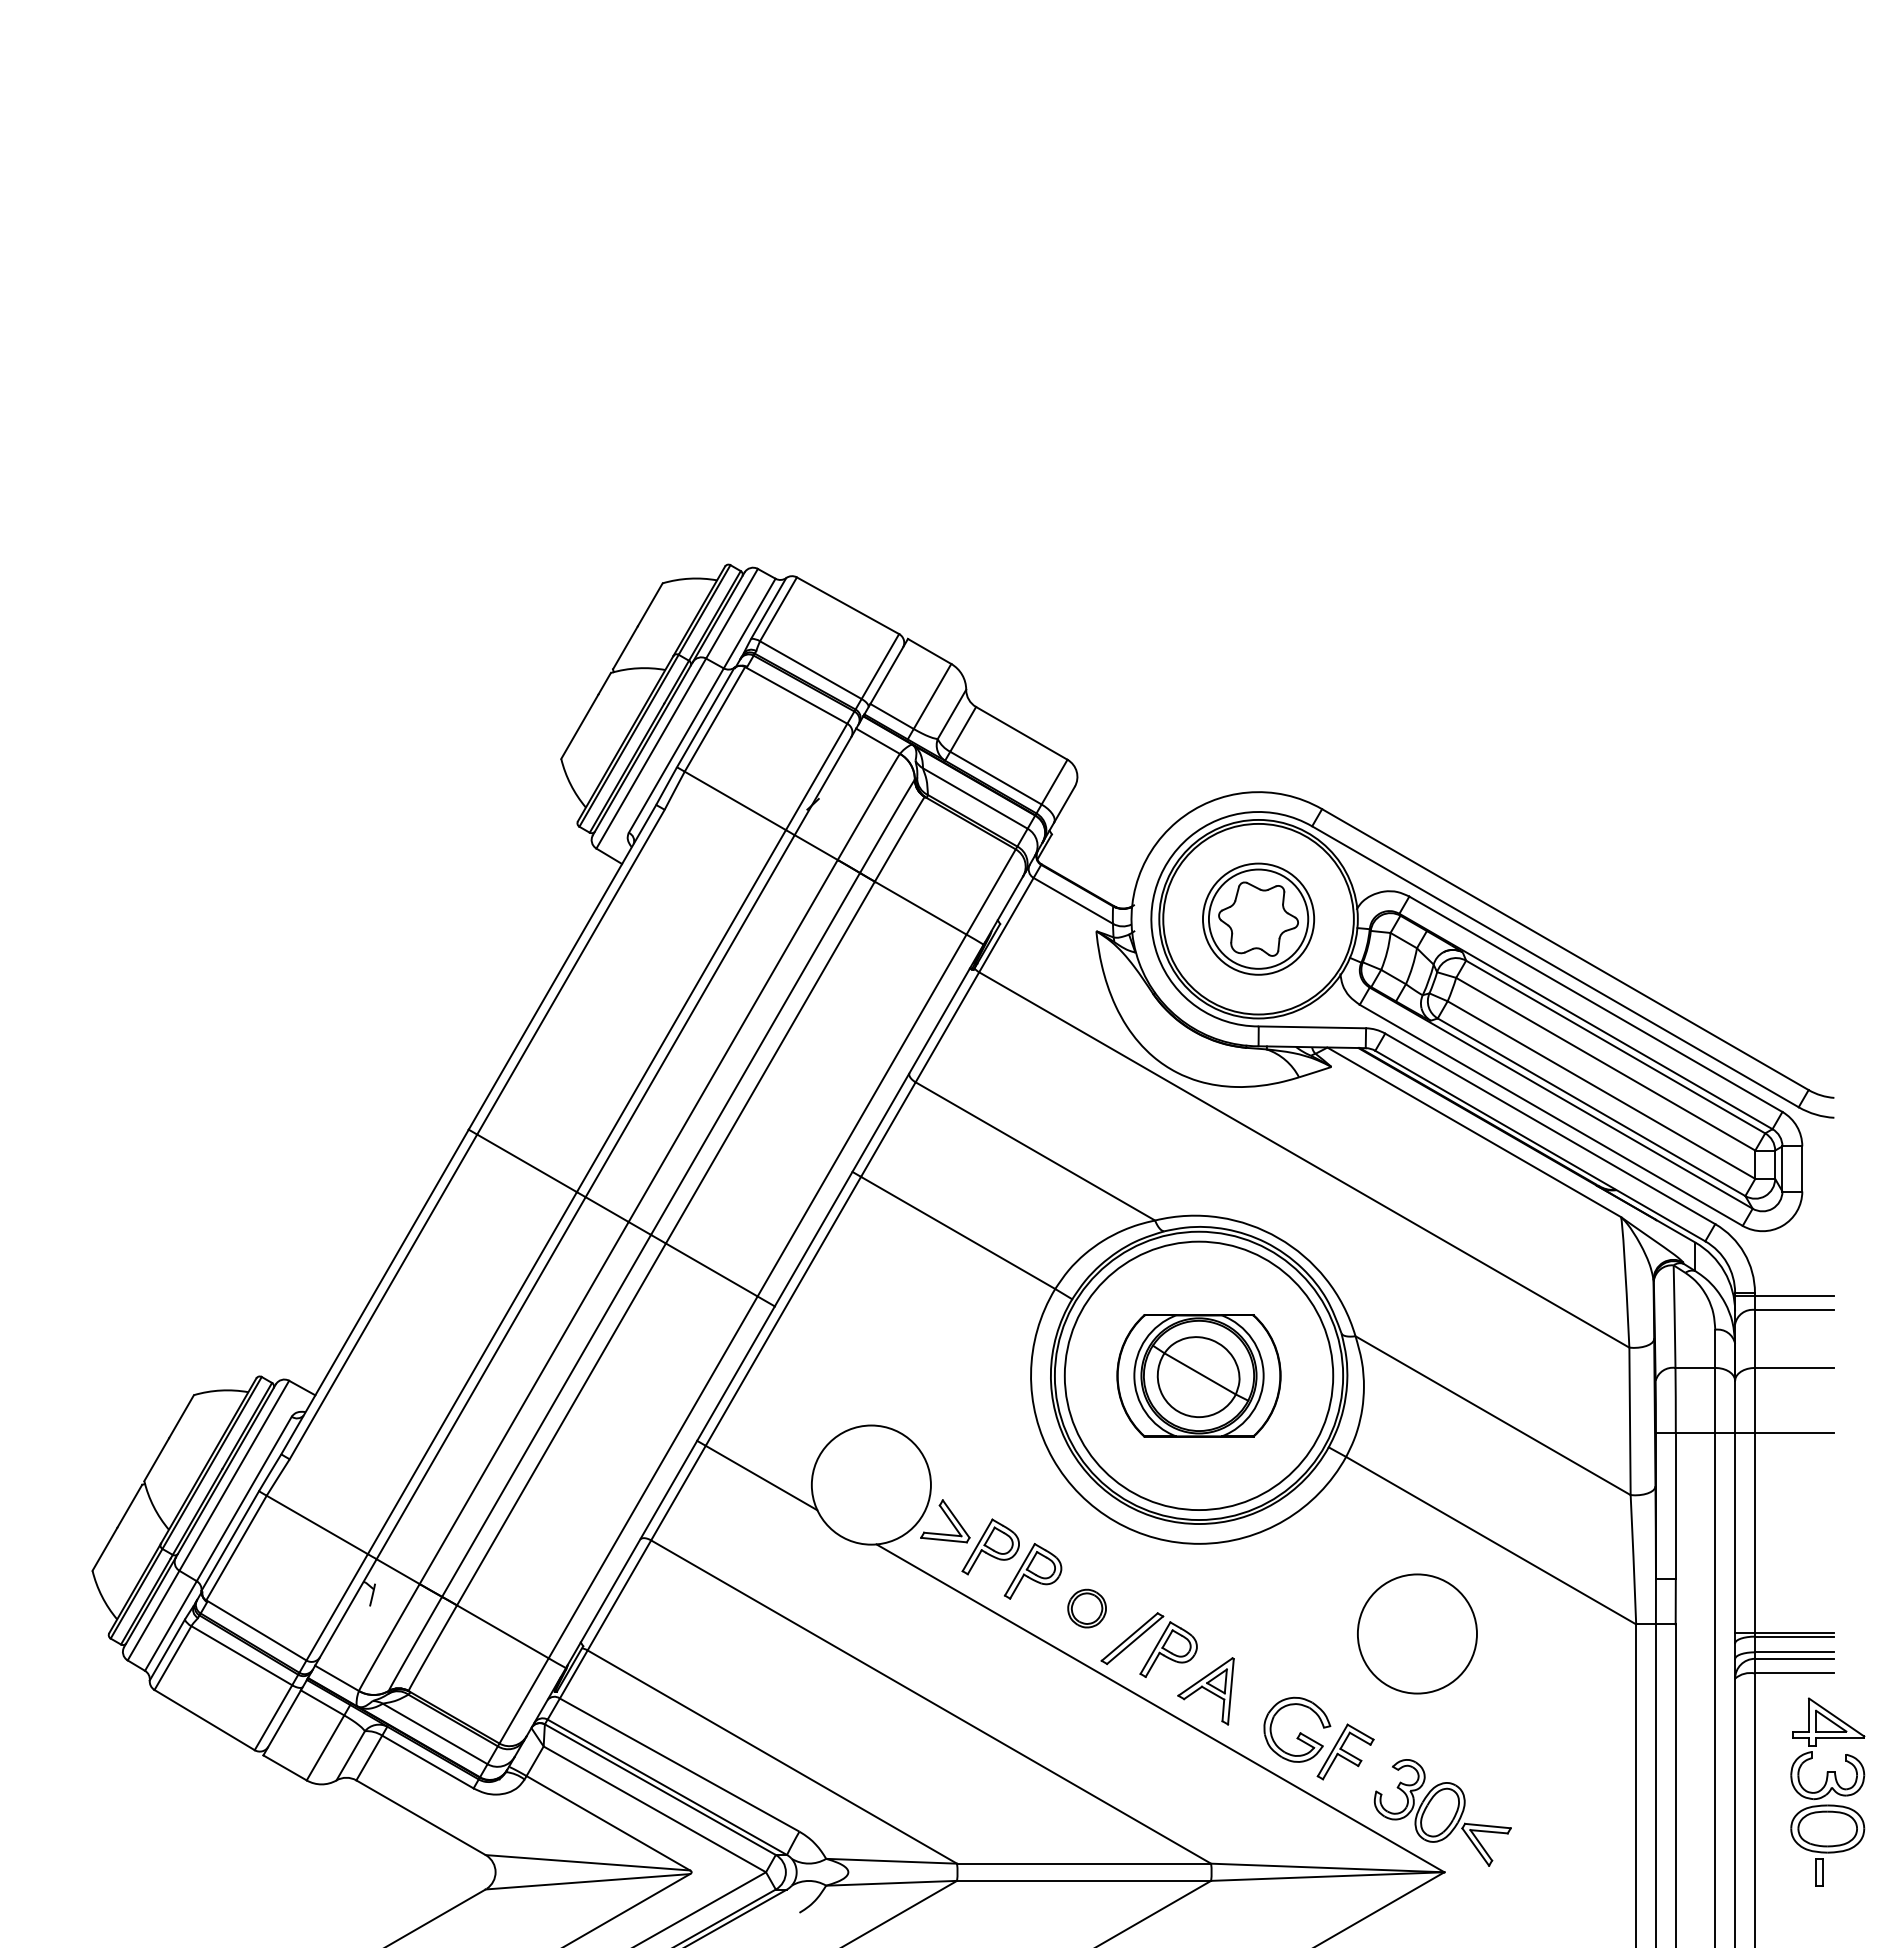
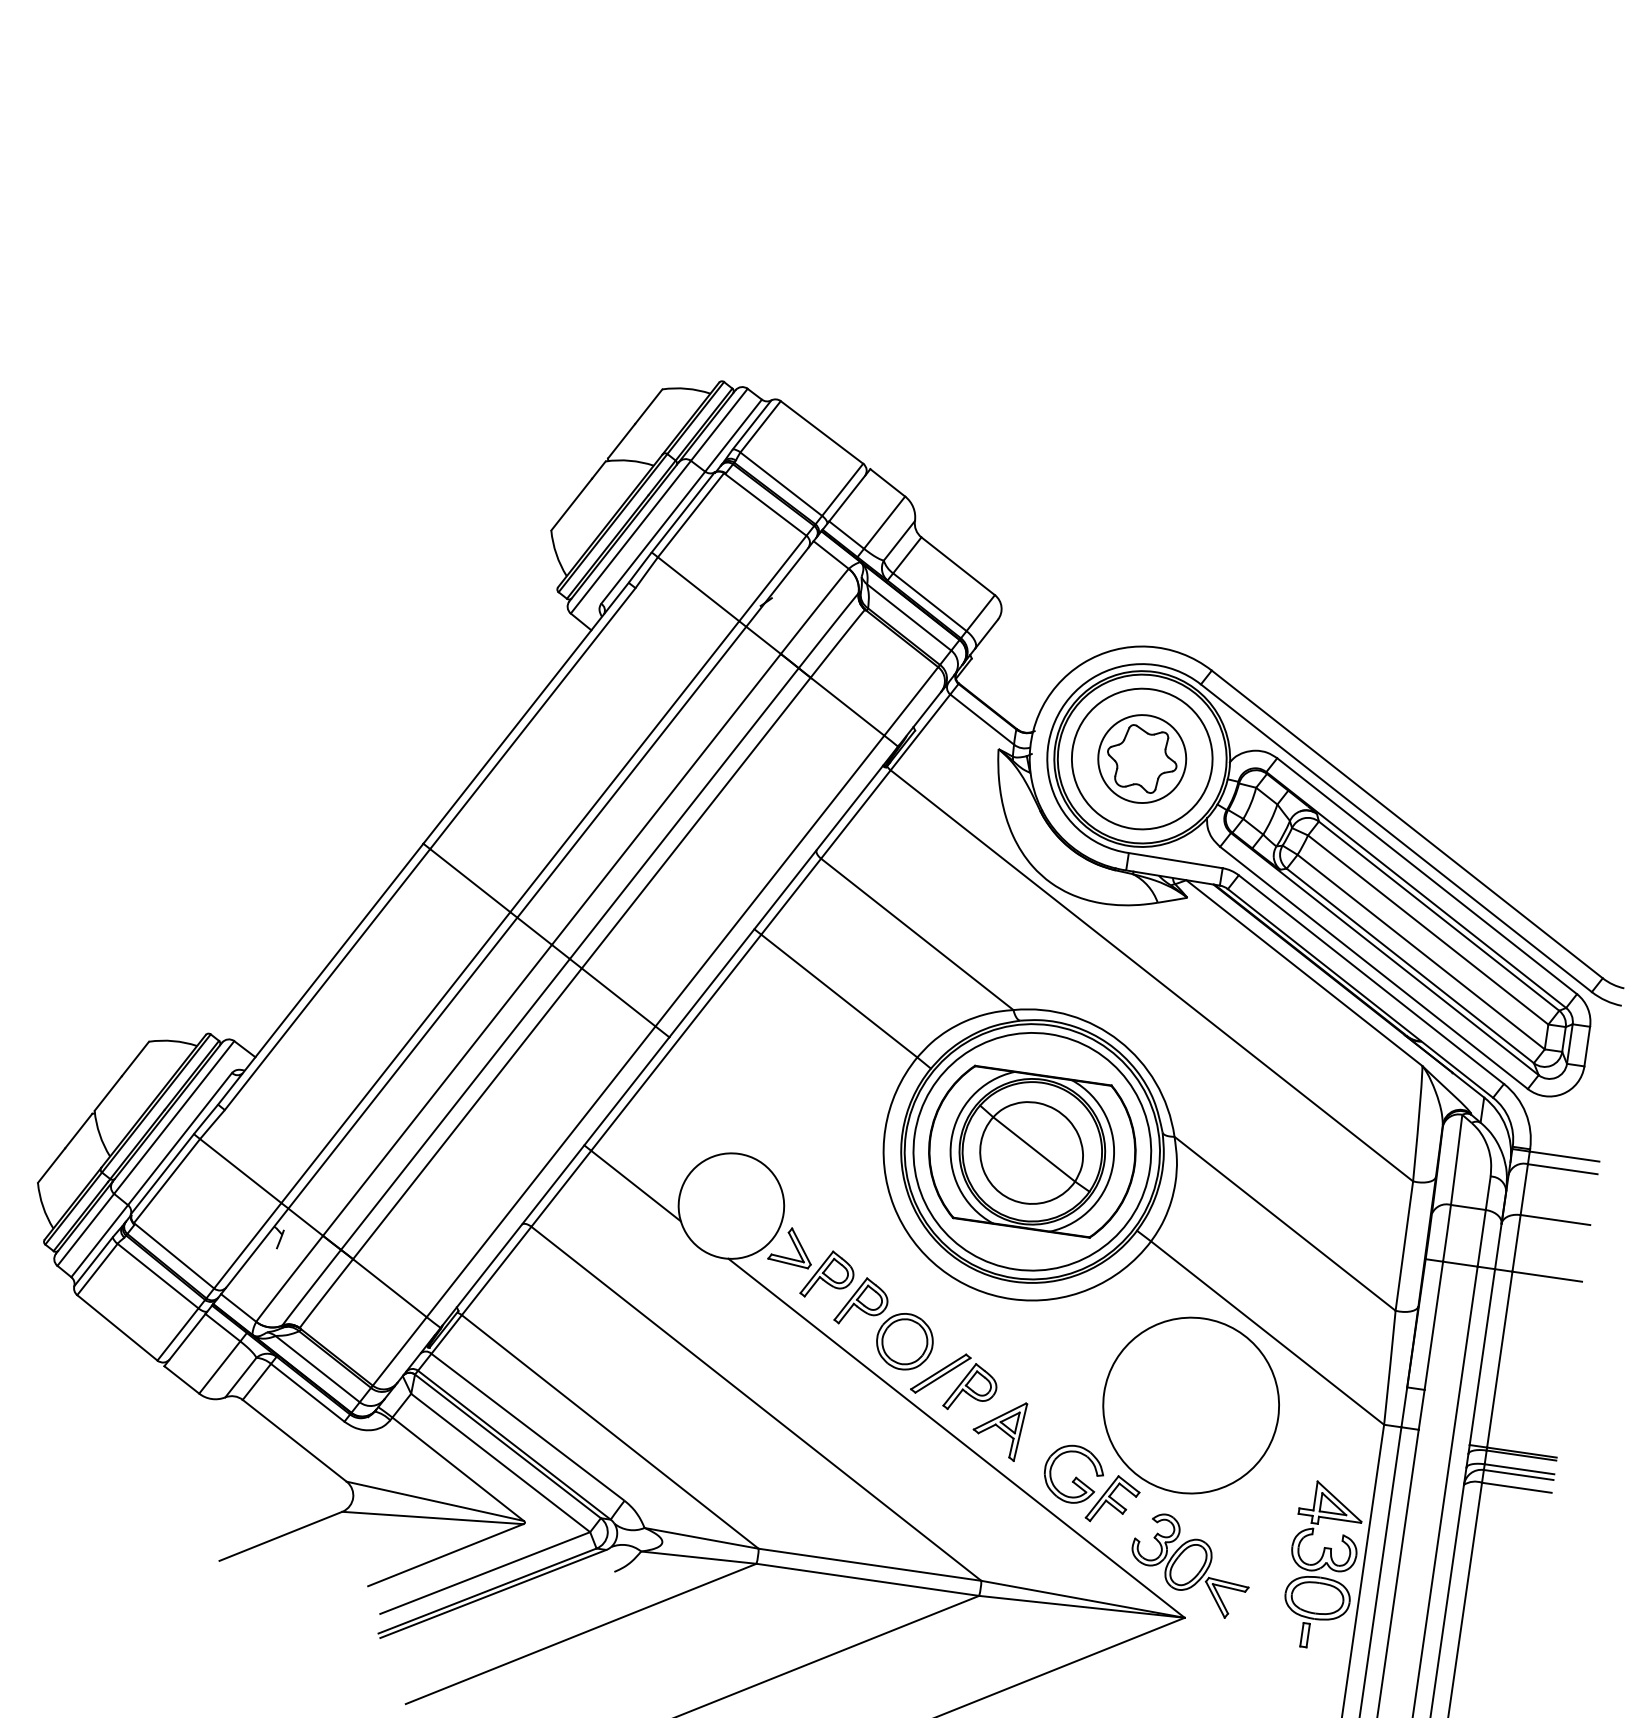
circle: (1258, 918) -> (1142, 758), size x1.43
part: (1198, 1375) -> (1031, 1151), size x1.43
part: (1086, 1608) -> (904, 1341), size x1.67
circle: (1417, 1633) -> (1191, 1405), size x1.67
part: (1827, 1791) -> (1322, 1565), moved

